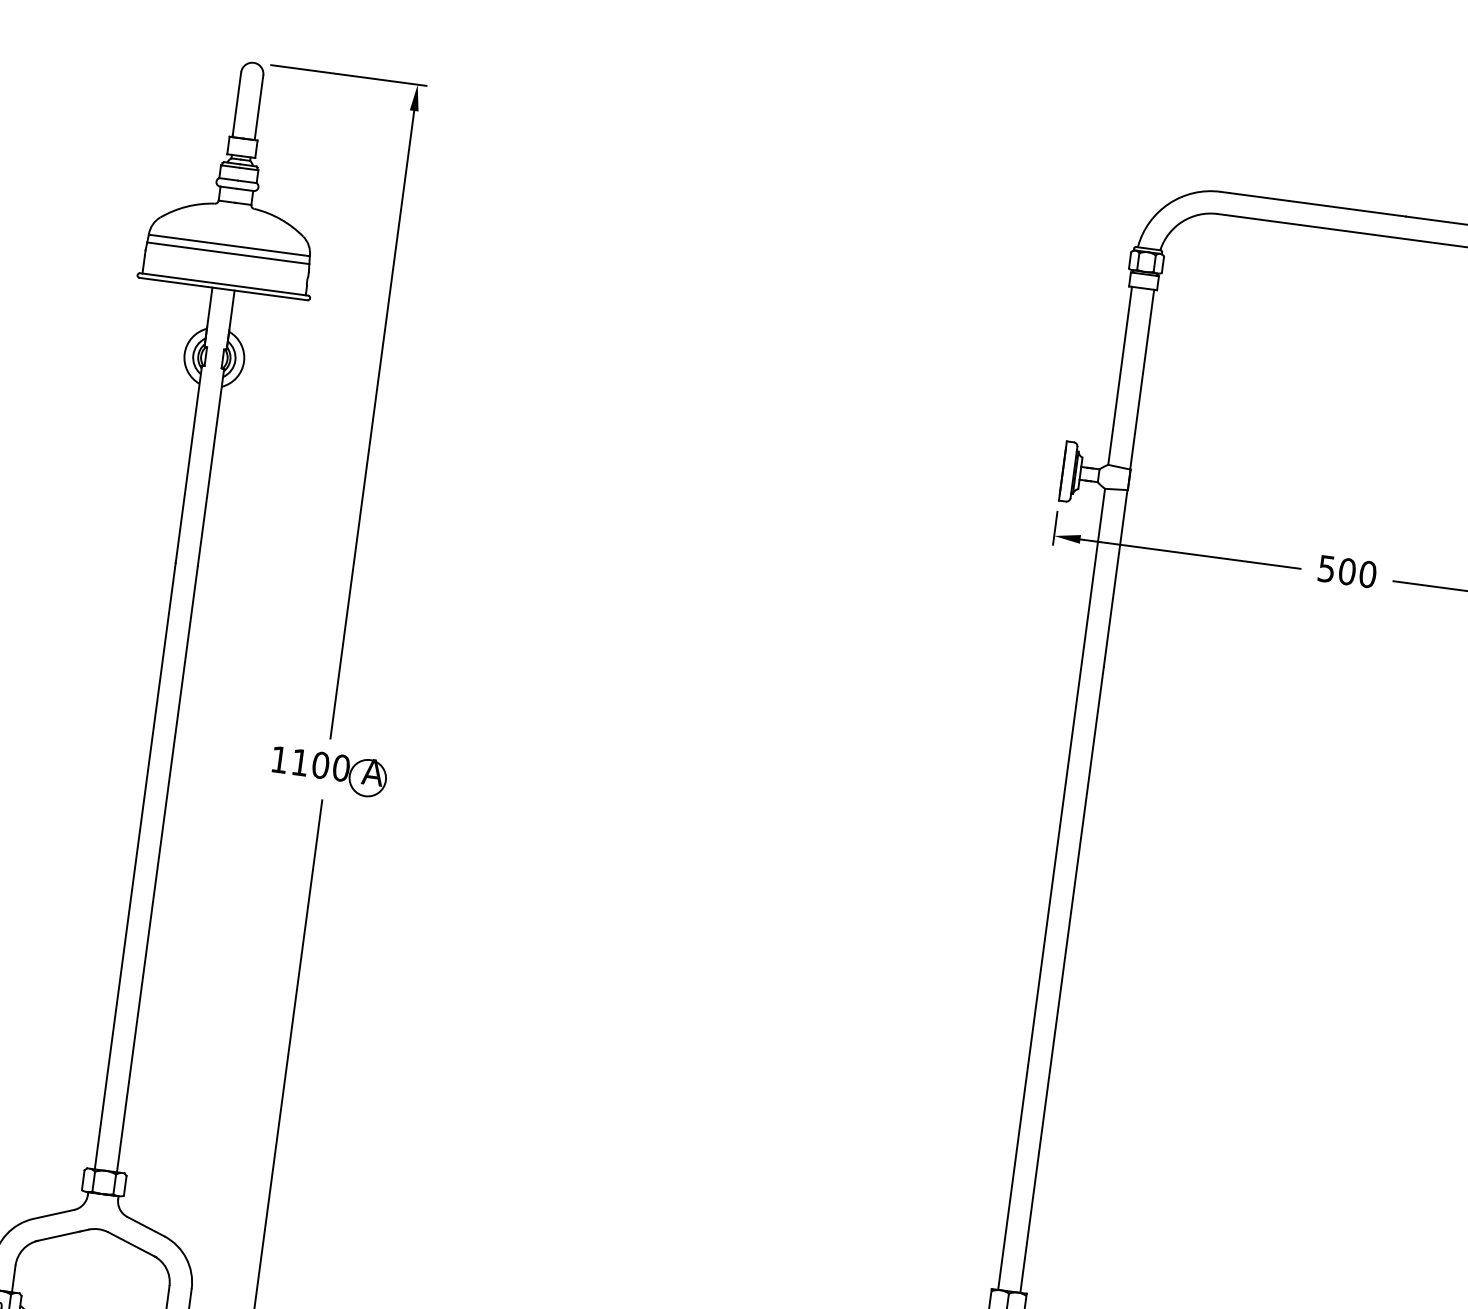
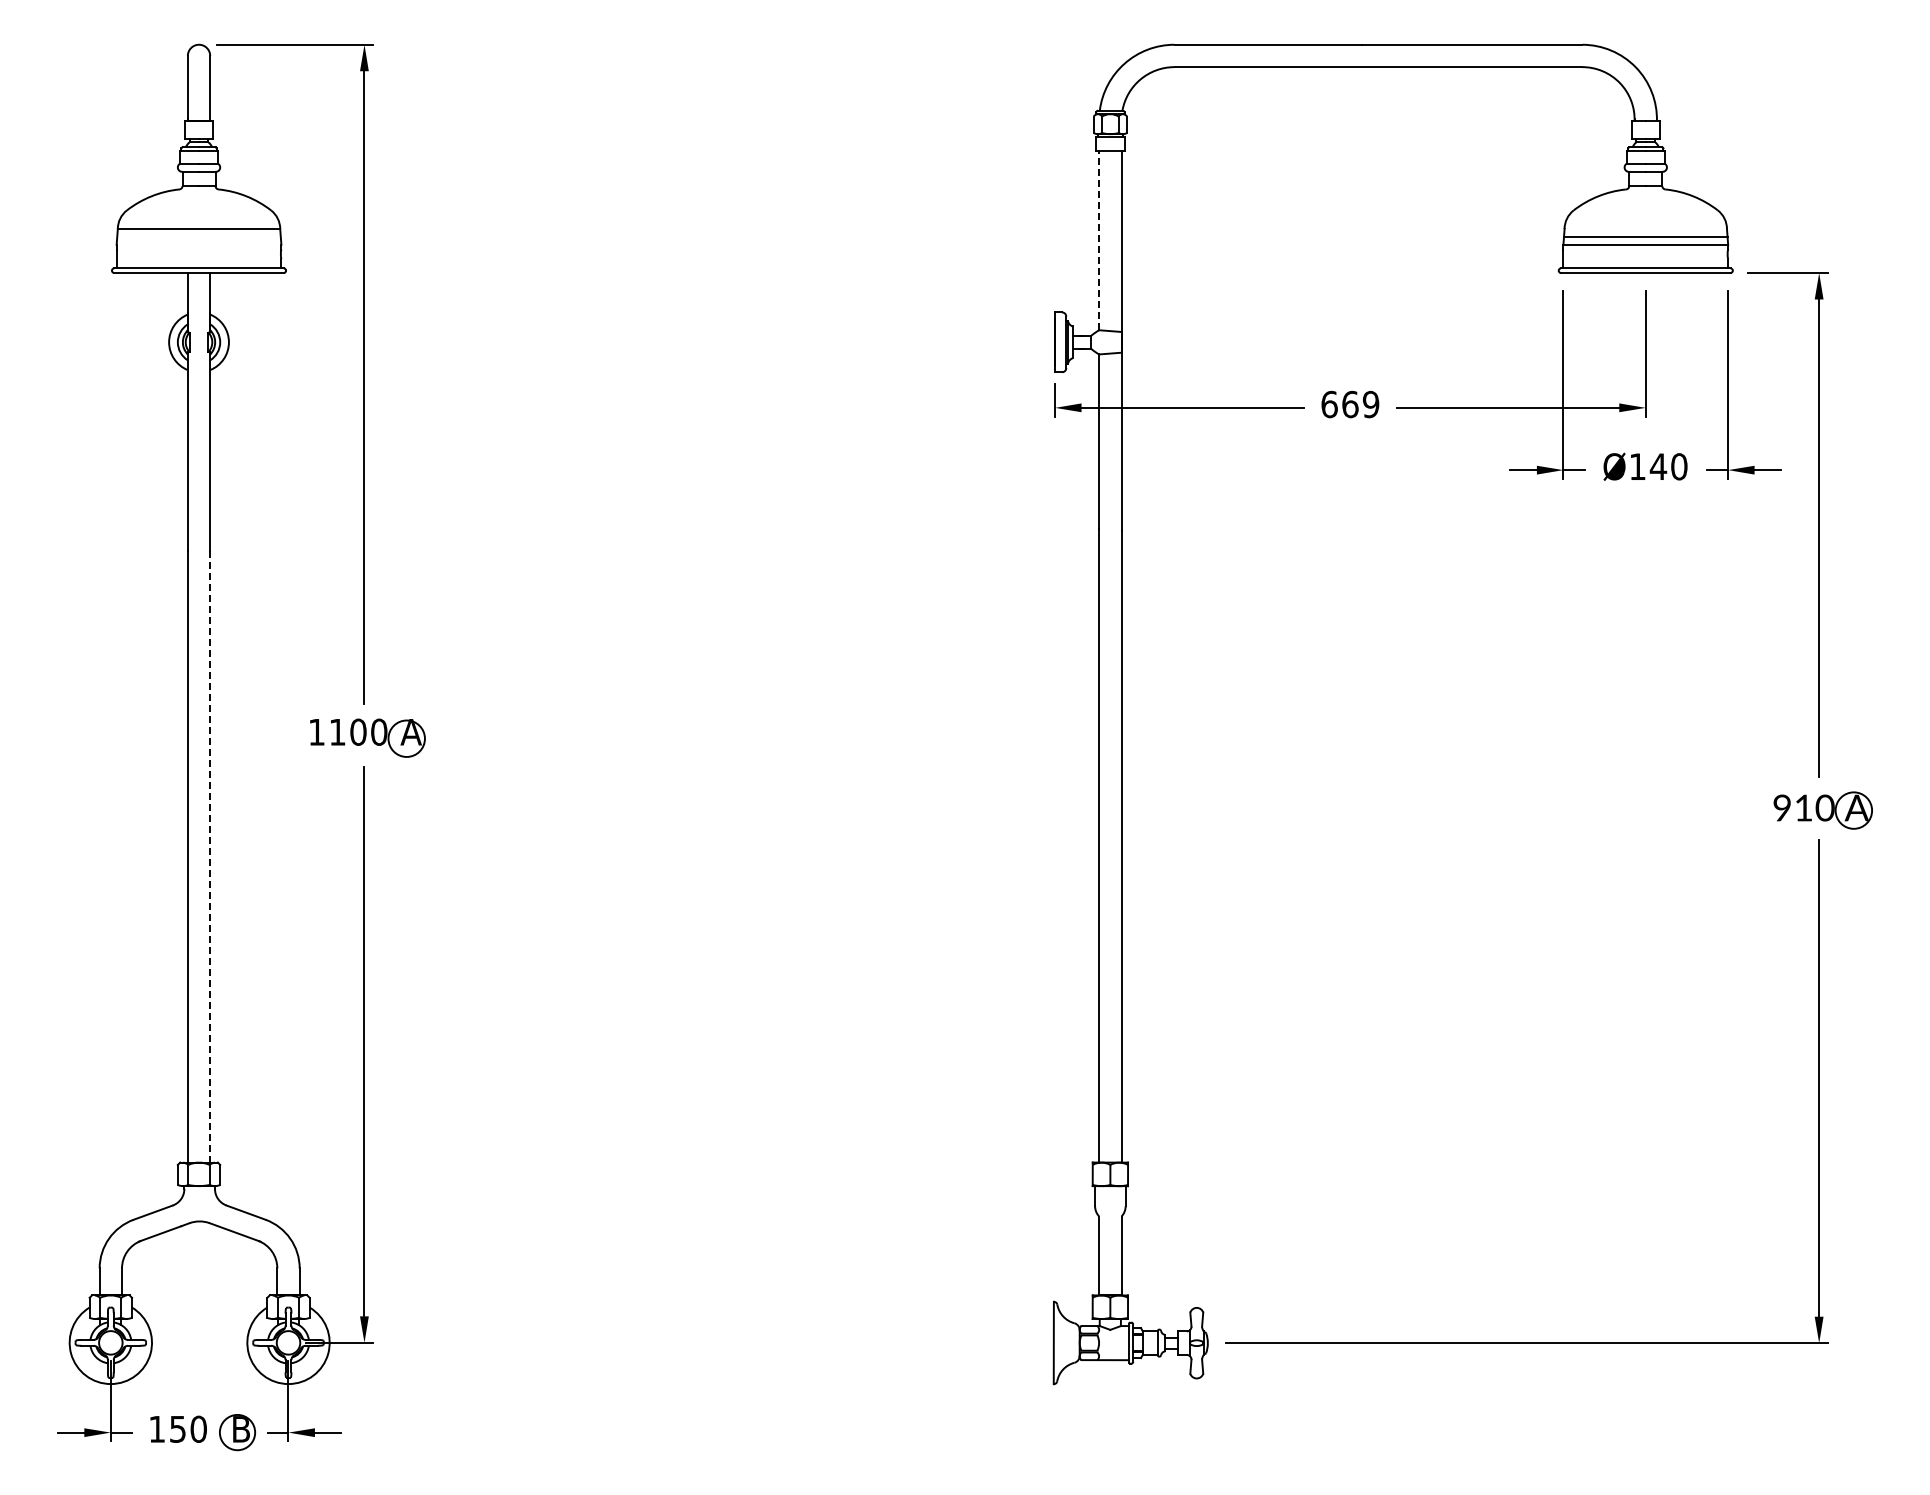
line: (227, 252) -> (198, 236), removed
line: (1120, 375) -> (1099, 240), solid -> dashed
text: (1347, 571) -> (1350, 404), 500 -> 669
line: (157, 868) -> (210, 856), solid -> dashed

